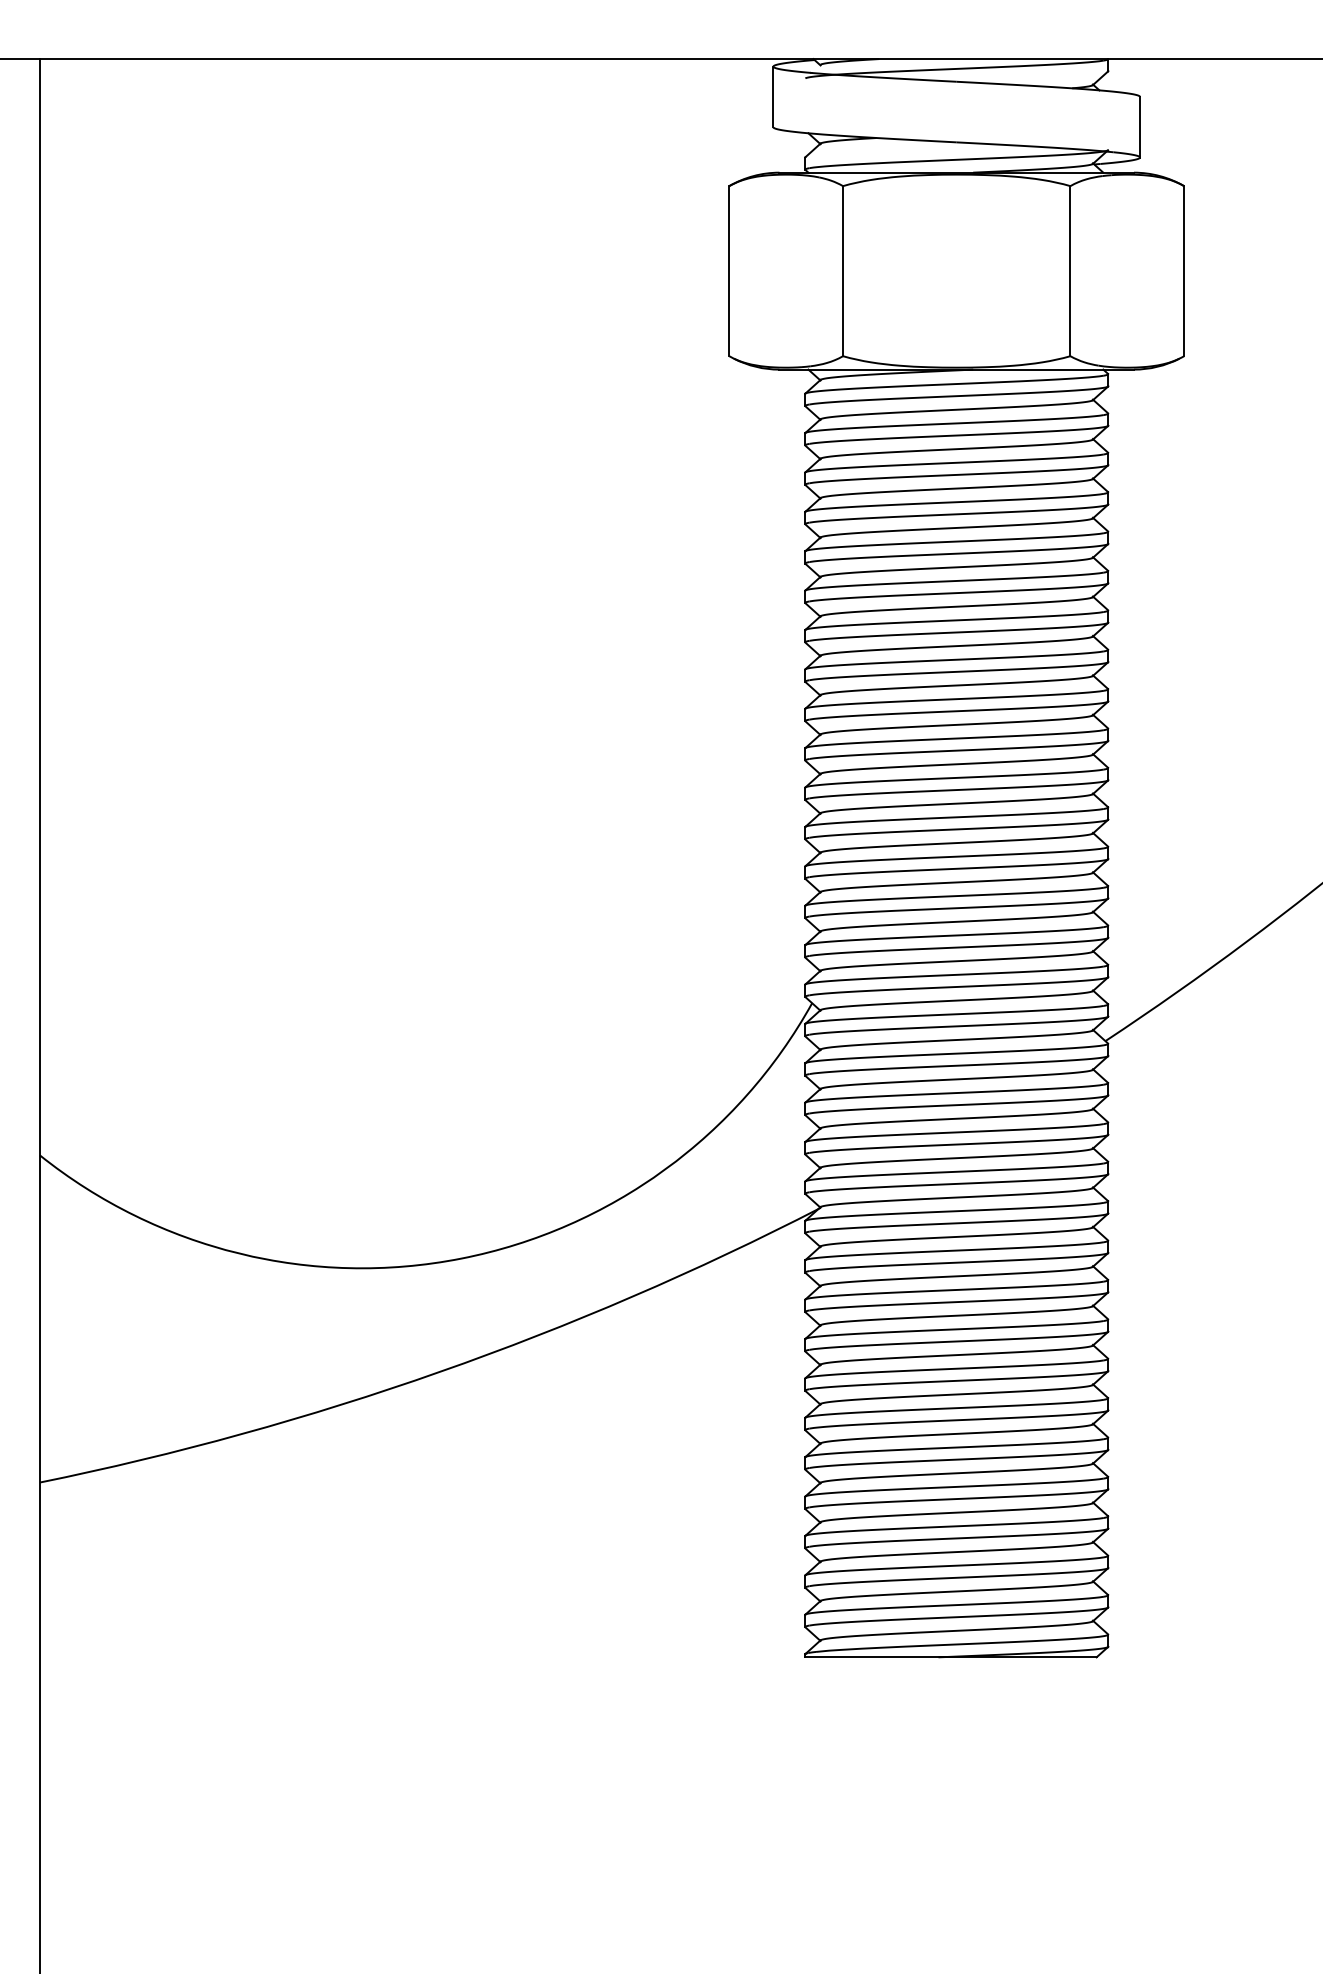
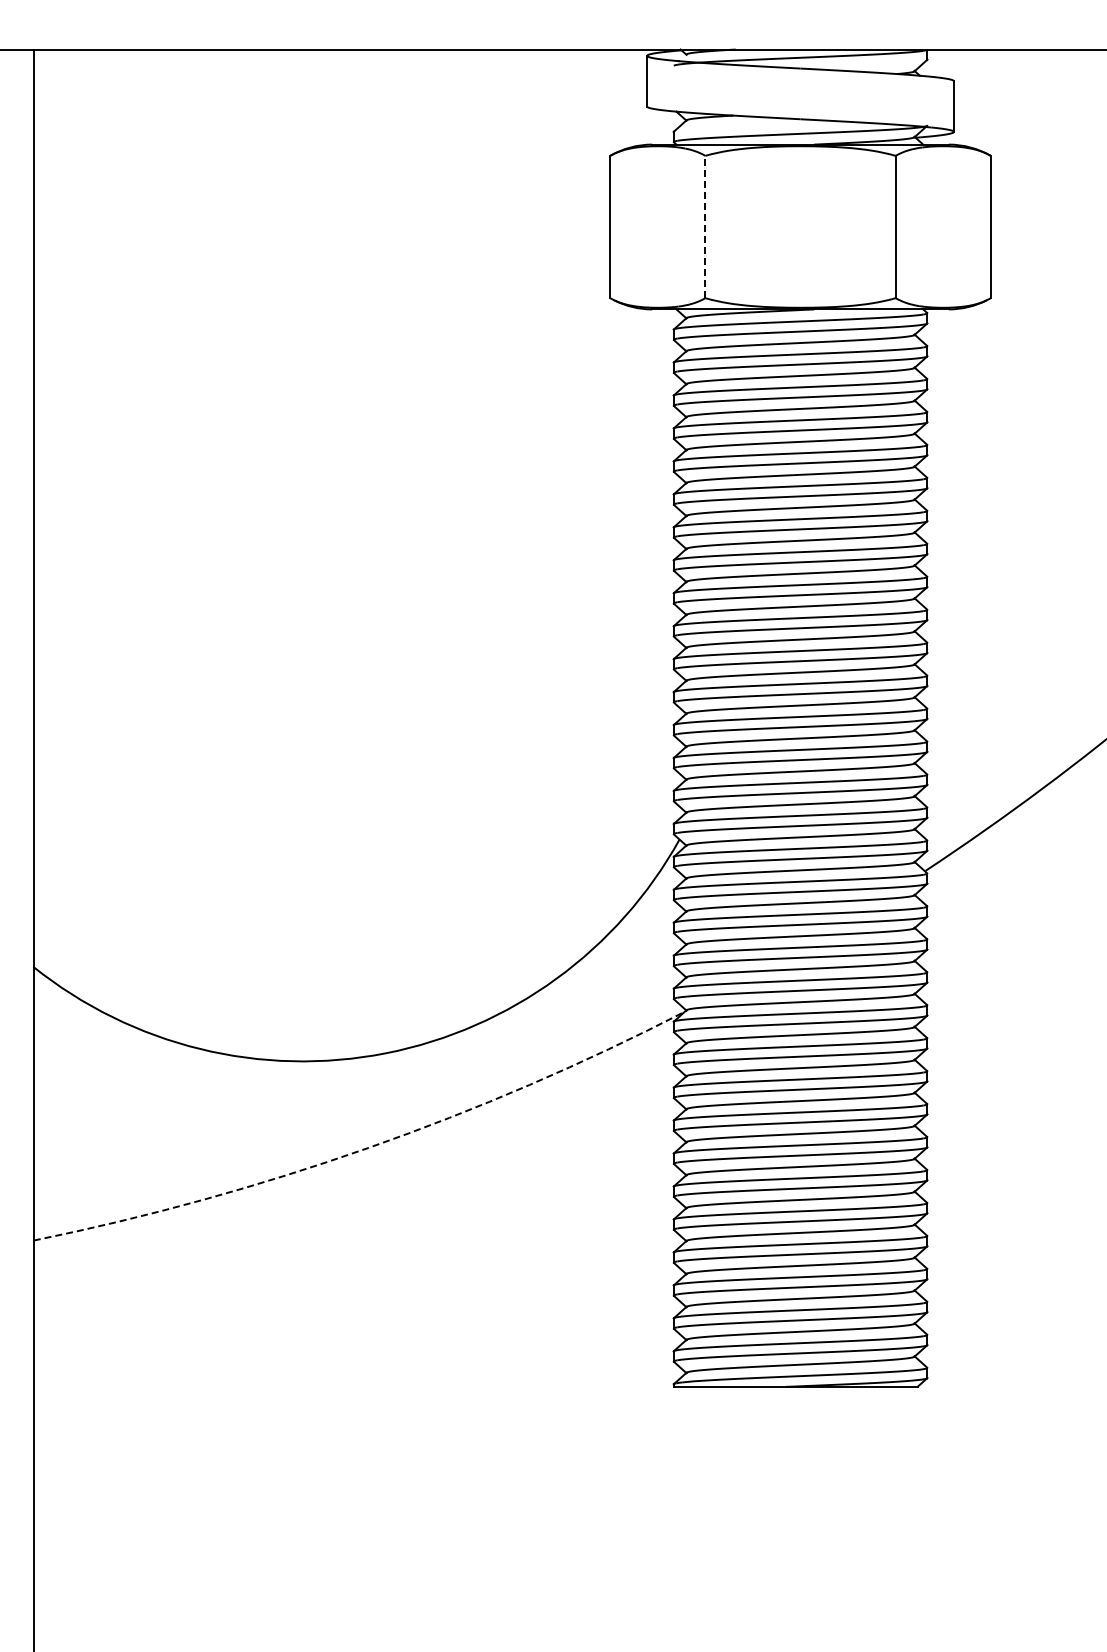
line: (843, 270) -> (705, 226), solid -> dashed
arc: (440, 1372) -> (368, 1148), solid -> dashed

